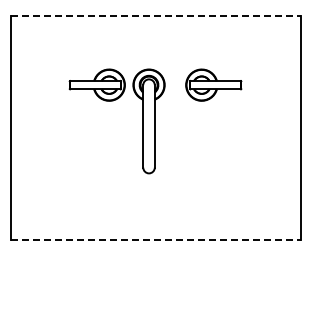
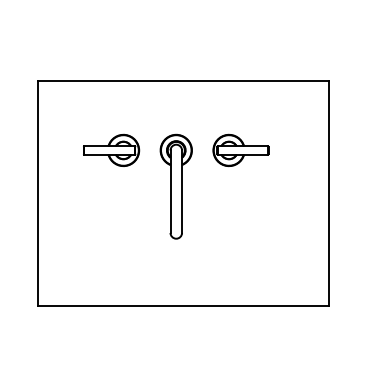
line: (156, 16) -> (183, 81), dashed -> solid
part: (97, 84) -> (111, 149), moved
line: (156, 240) -> (183, 305), dashed -> solid

